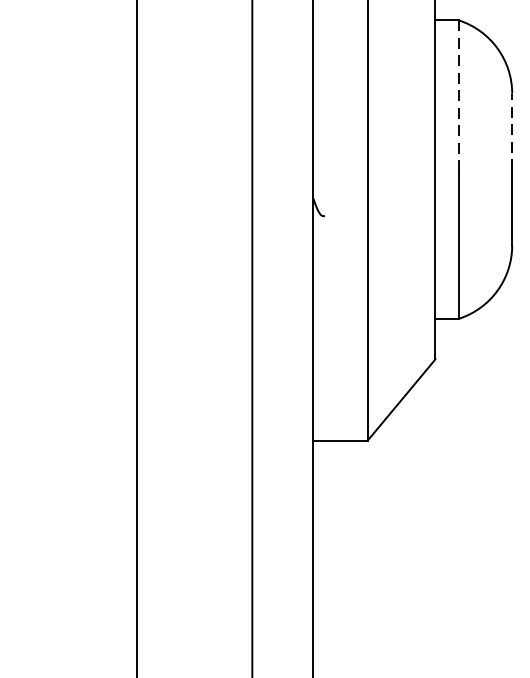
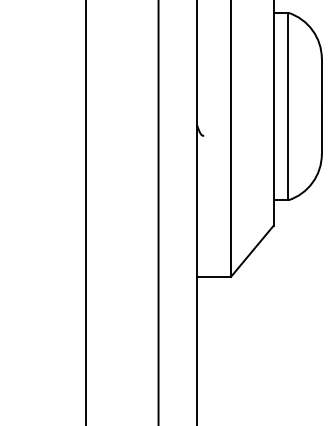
line: (459, 94) -> (288, 59), dashed -> solid
line: (511, 131) -> (321, 82), dashed -> solid

